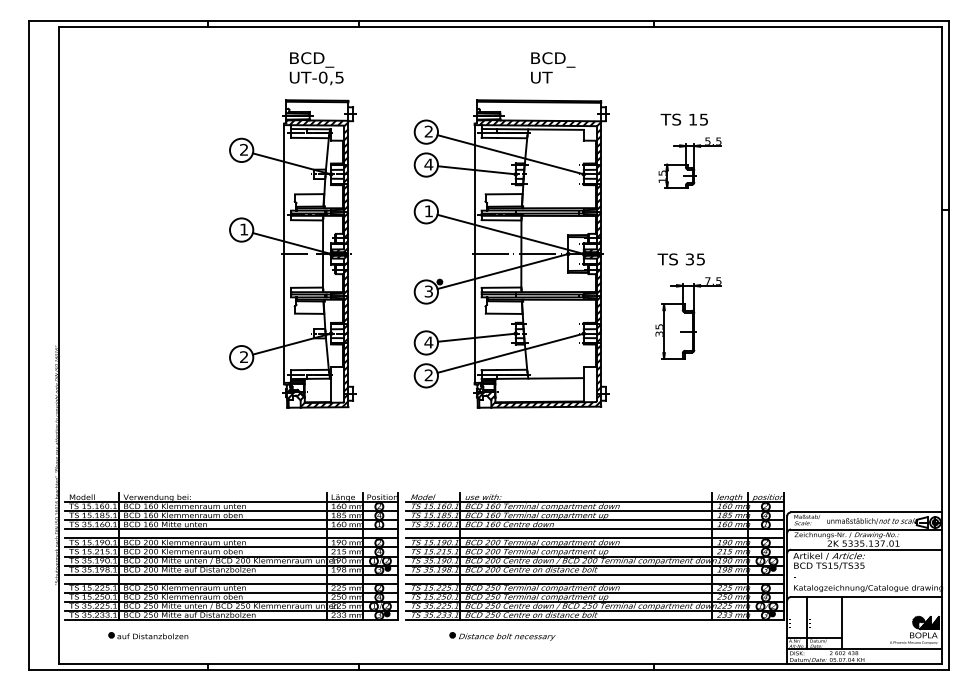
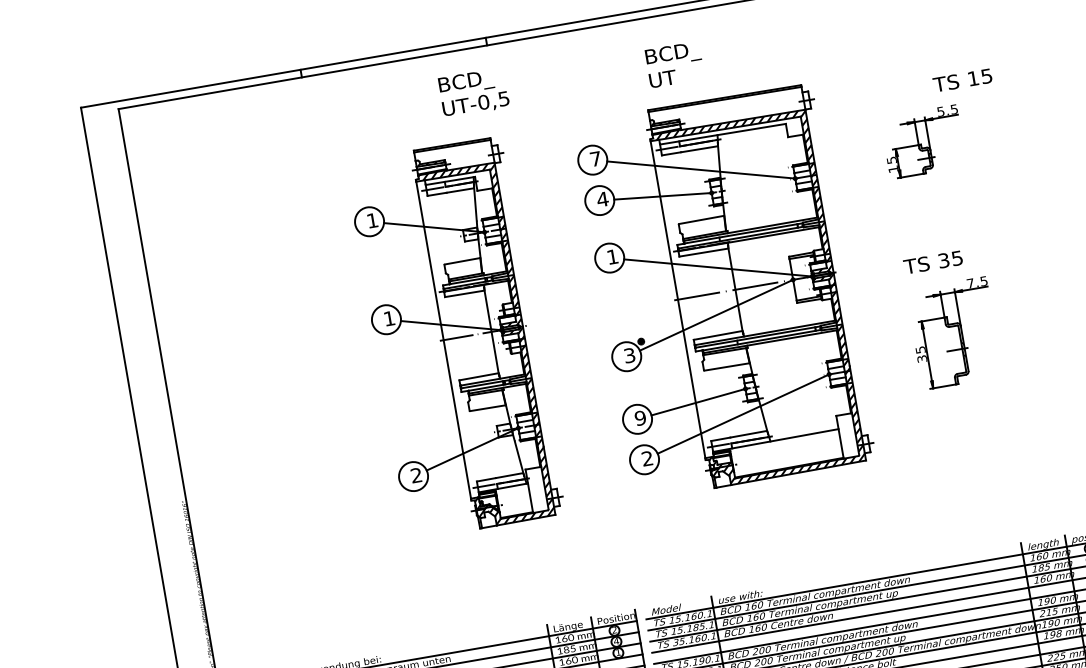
text: (553, 67) -> (675, 64), moved
text: (316, 68) -> (473, 92), moved
text: (683, 119) -> (961, 80), moved
text: (428, 131) -> (595, 158), 2 -> 7
text: (244, 149) -> (372, 220), 2 -> 1
text: (428, 342) -> (640, 418), 4 -> 9

